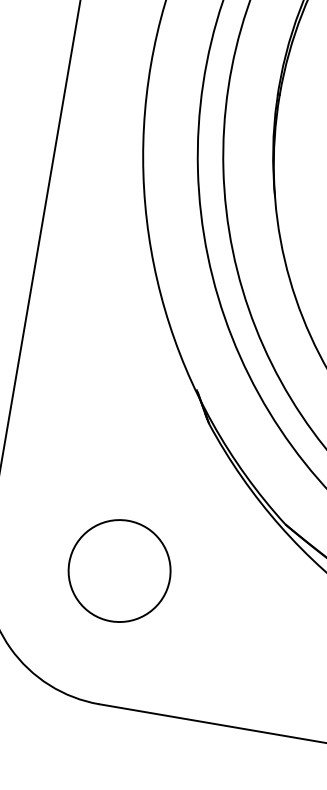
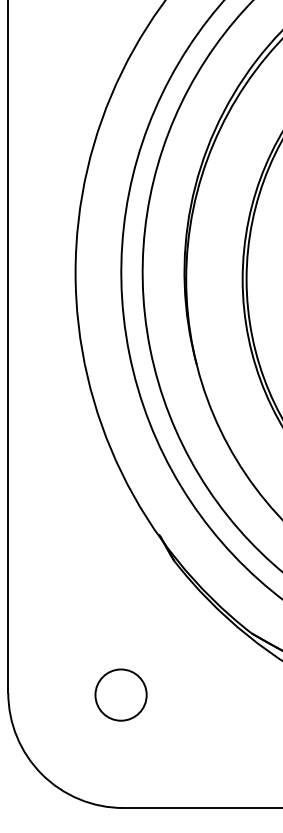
circle: (118, 570) -> (120, 694), size x0.6

